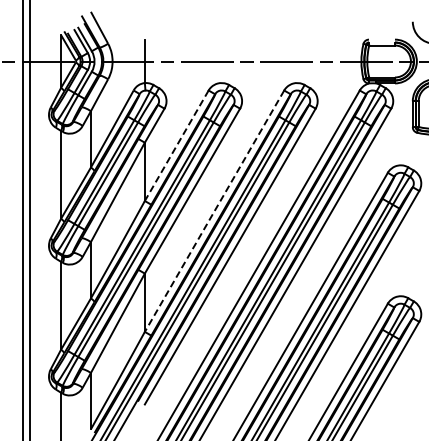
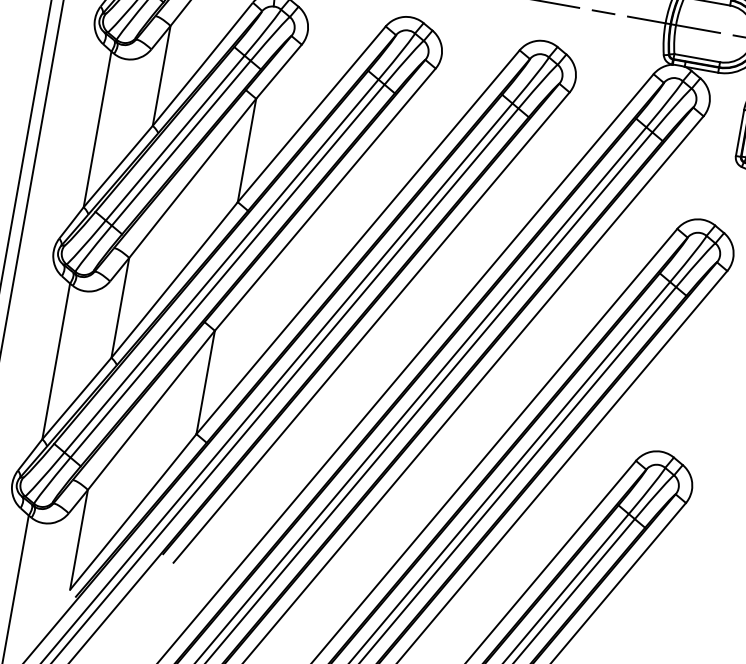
line: (176, 145) -> (311, 113), dashed -> solid
line: (214, 211) -> (357, 242), dashed -> solid

